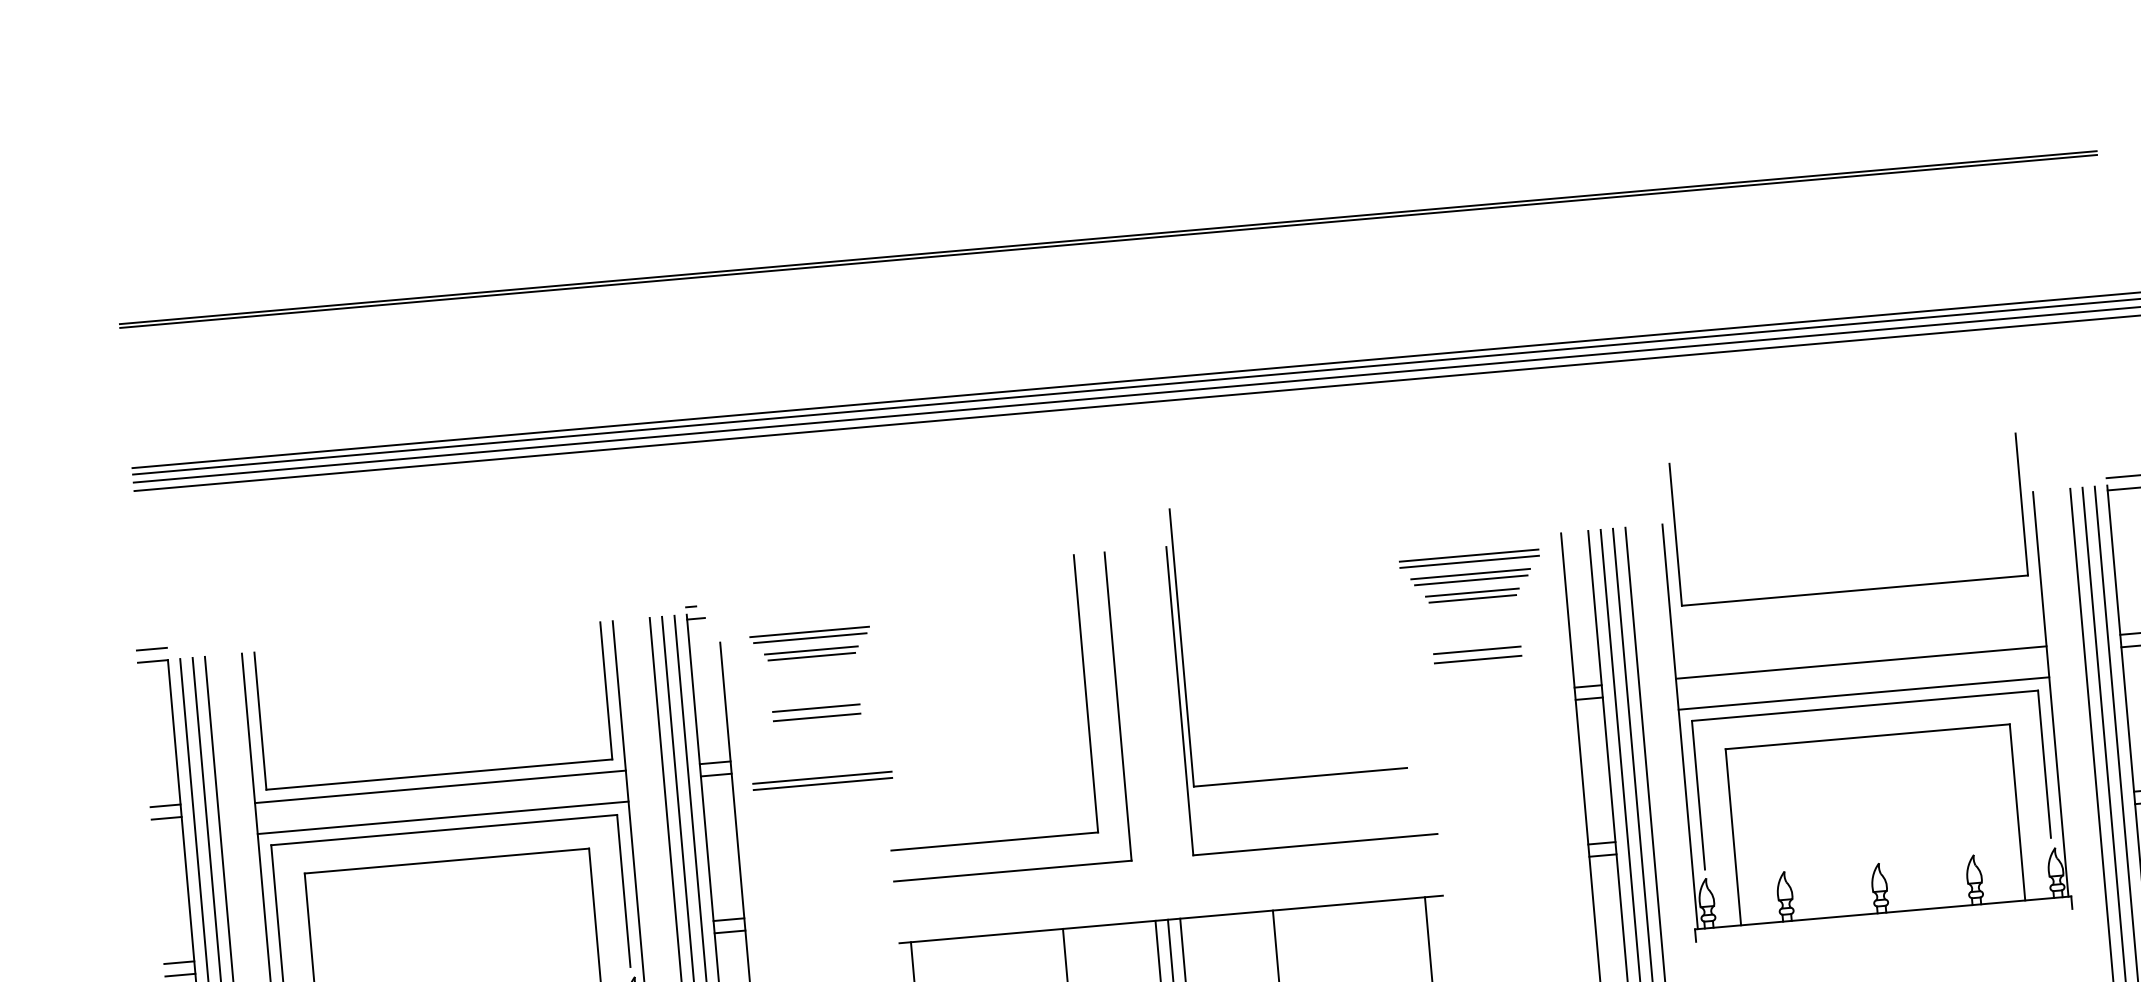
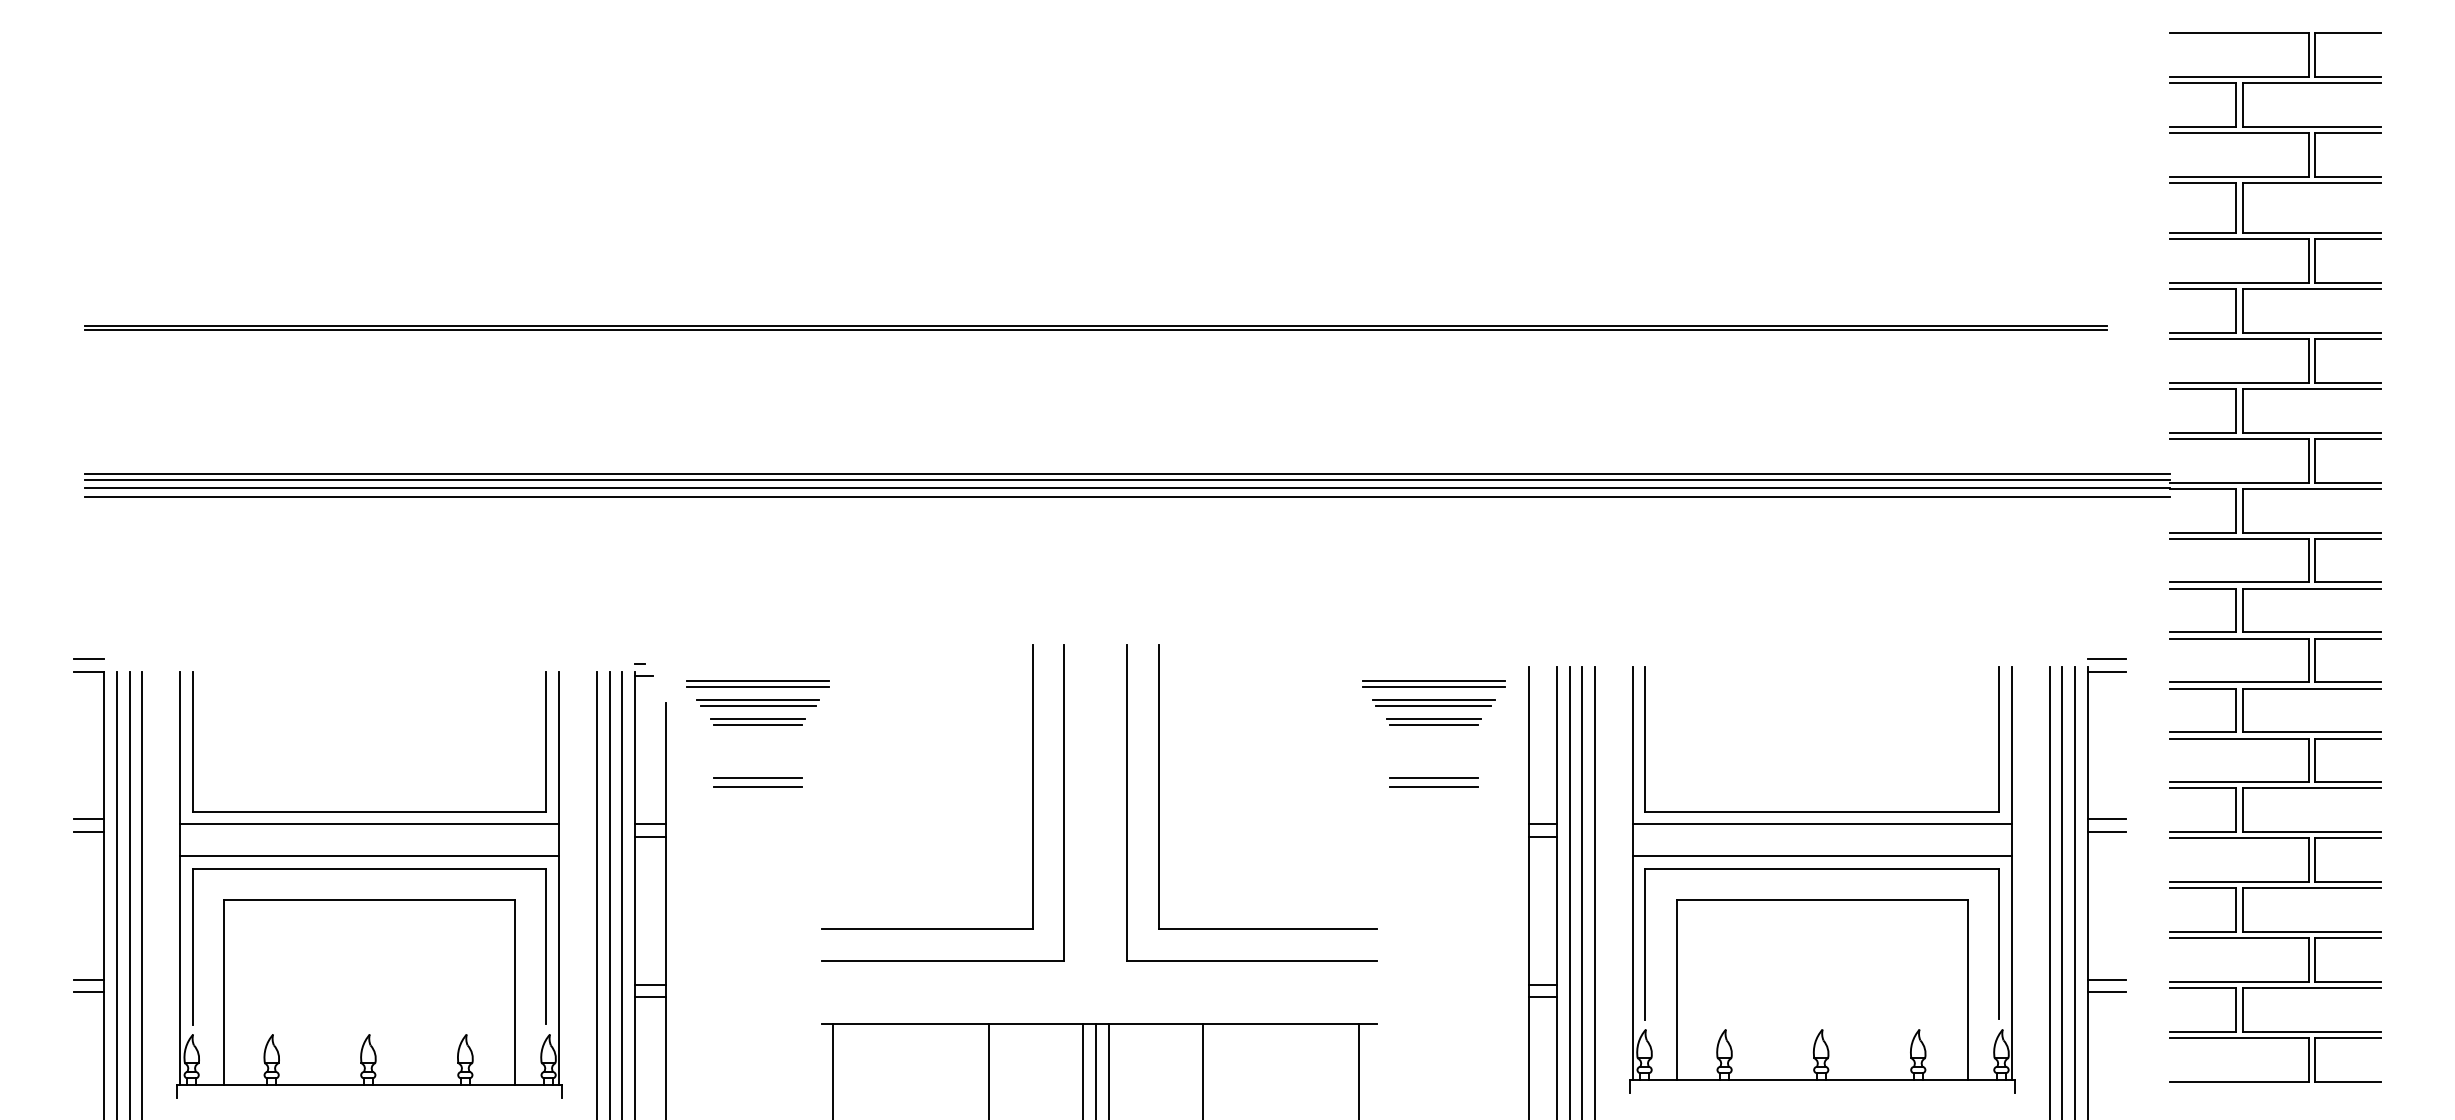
part: (1854, 590) -> (1821, 811), moved
part: (1182, 647) -> (1159, 786), moved
part: (822, 780) -> (757, 683), moved

